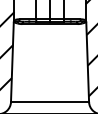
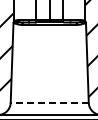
line: (49, 101) -> (49, 102), solid -> dashed

